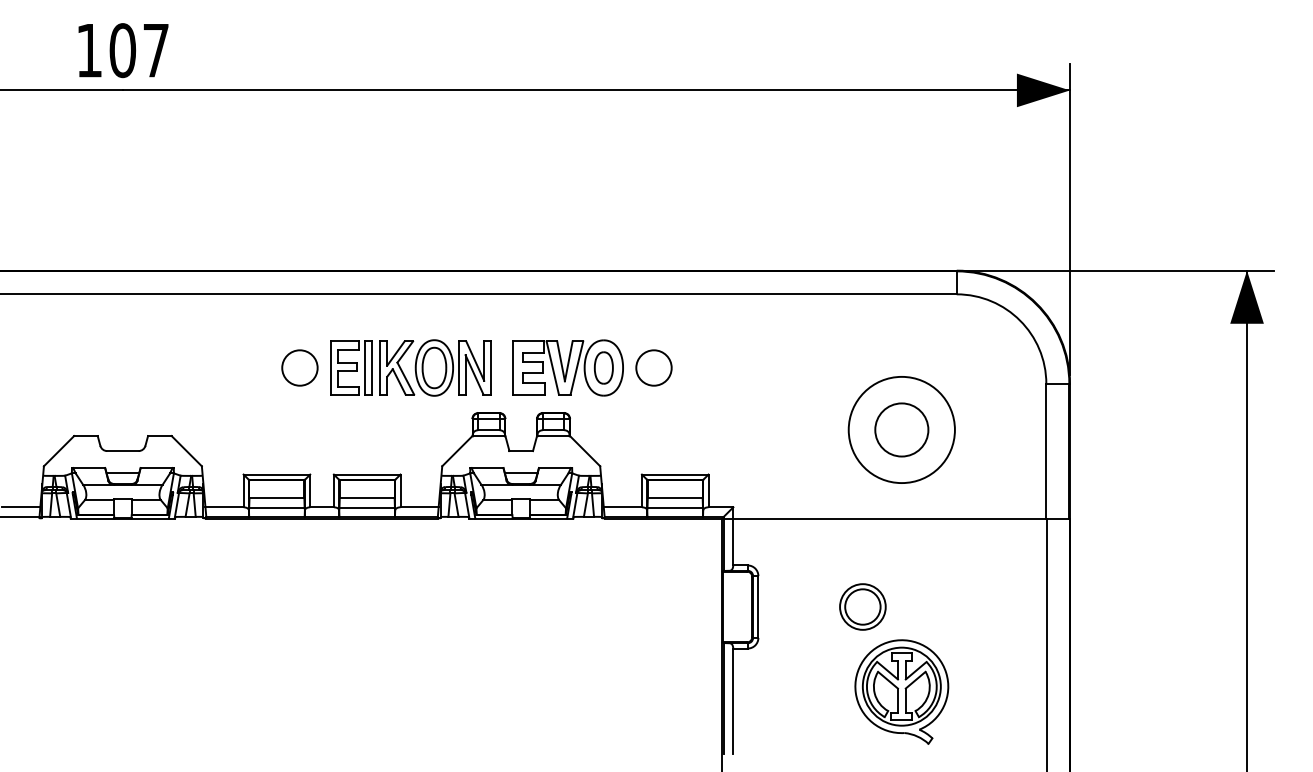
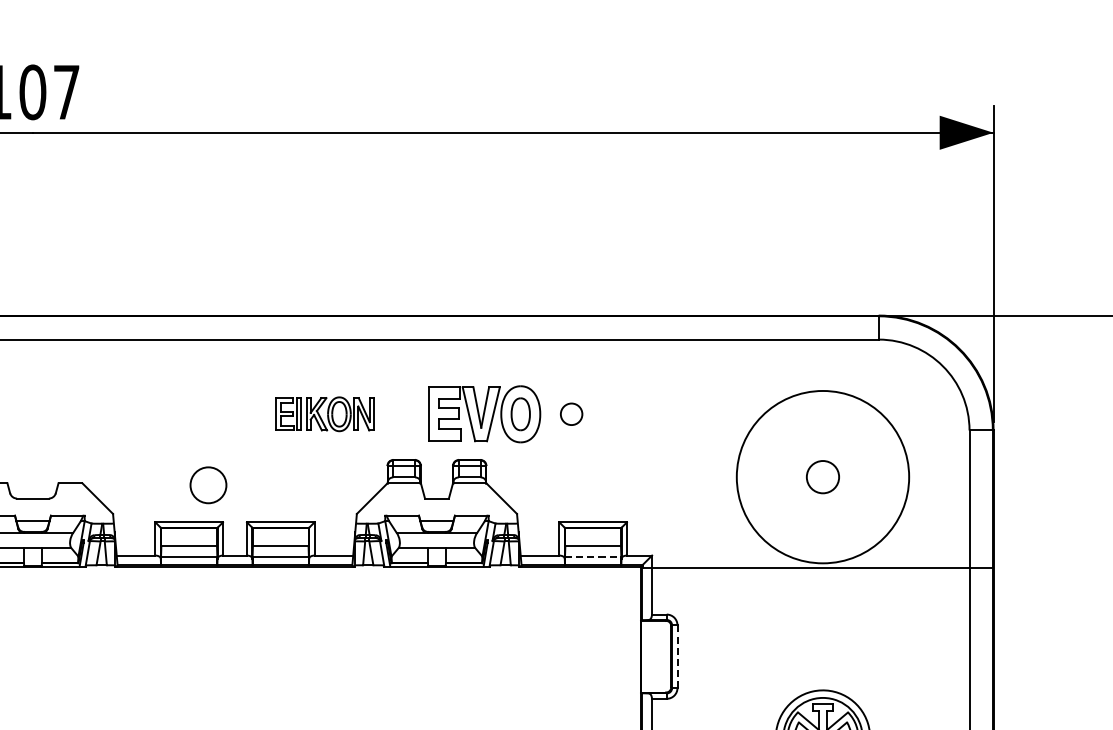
circle: (299, 367) -> (208, 484), moved
part: (410, 367) -> (324, 413), size x0.6
circle: (653, 367) -> (571, 413), size x0.6
circle: (901, 429) -> (822, 476), size x0.6
circle: (901, 429) -> (822, 476), size x1.6
line: (675, 508) -> (593, 556), solid -> dashed
part: (862, 606) -> (783, 656), removed
line: (758, 607) -> (677, 657), solid -> dashed

